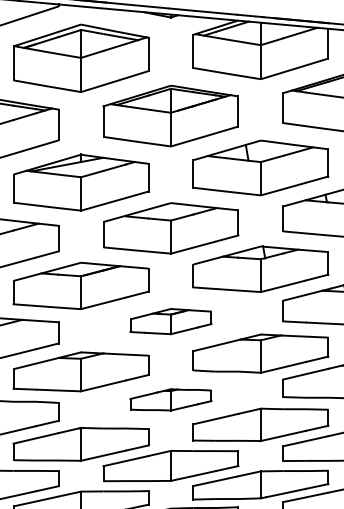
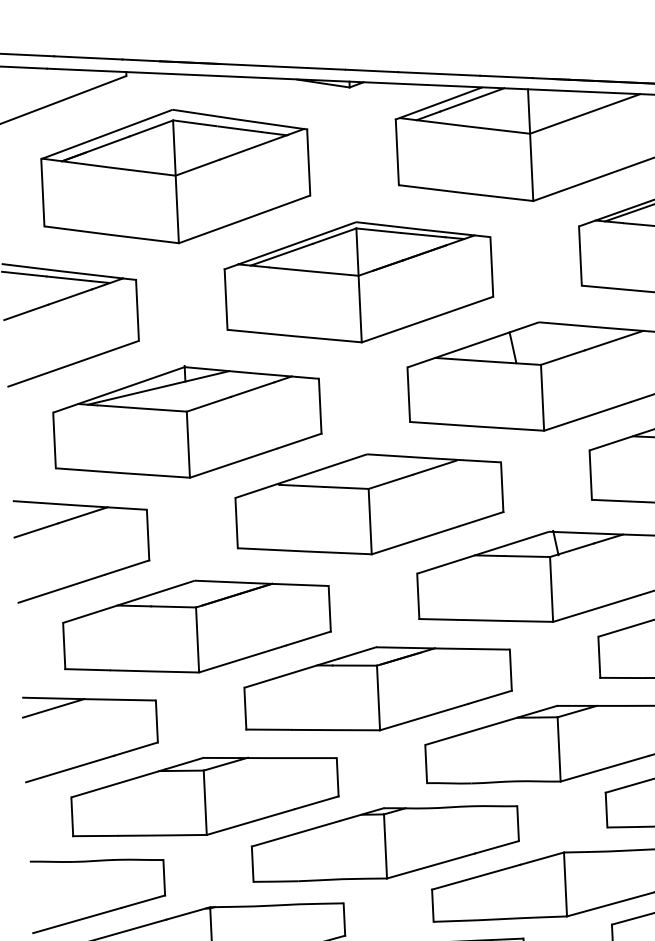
part: (170, 321) -> (377, 688), size x1.67
part: (170, 399) -> (384, 842), size x1.67

